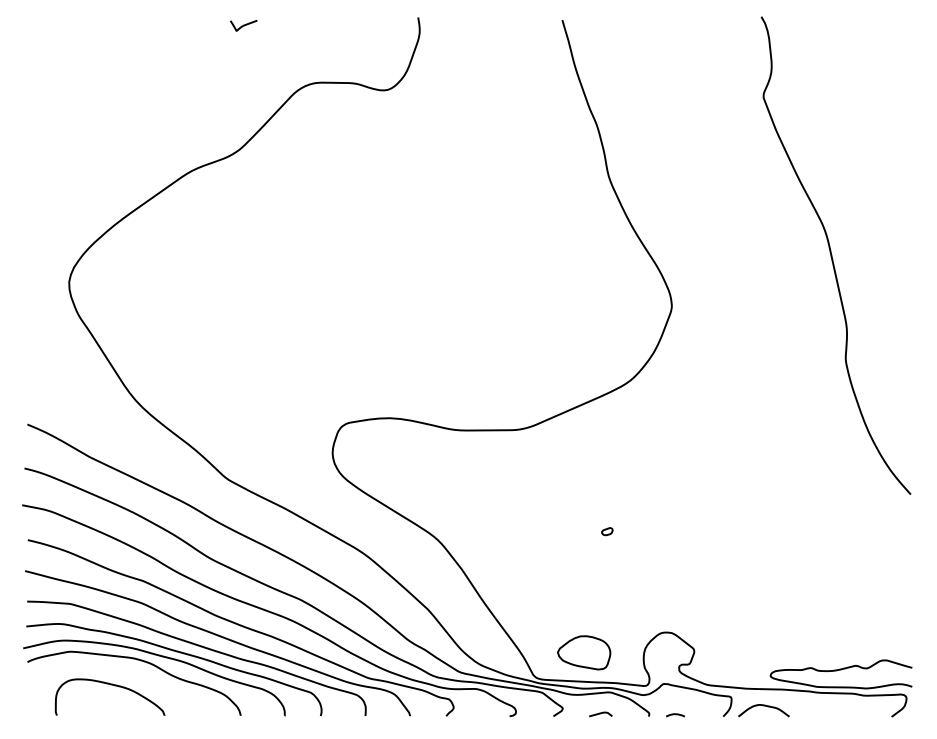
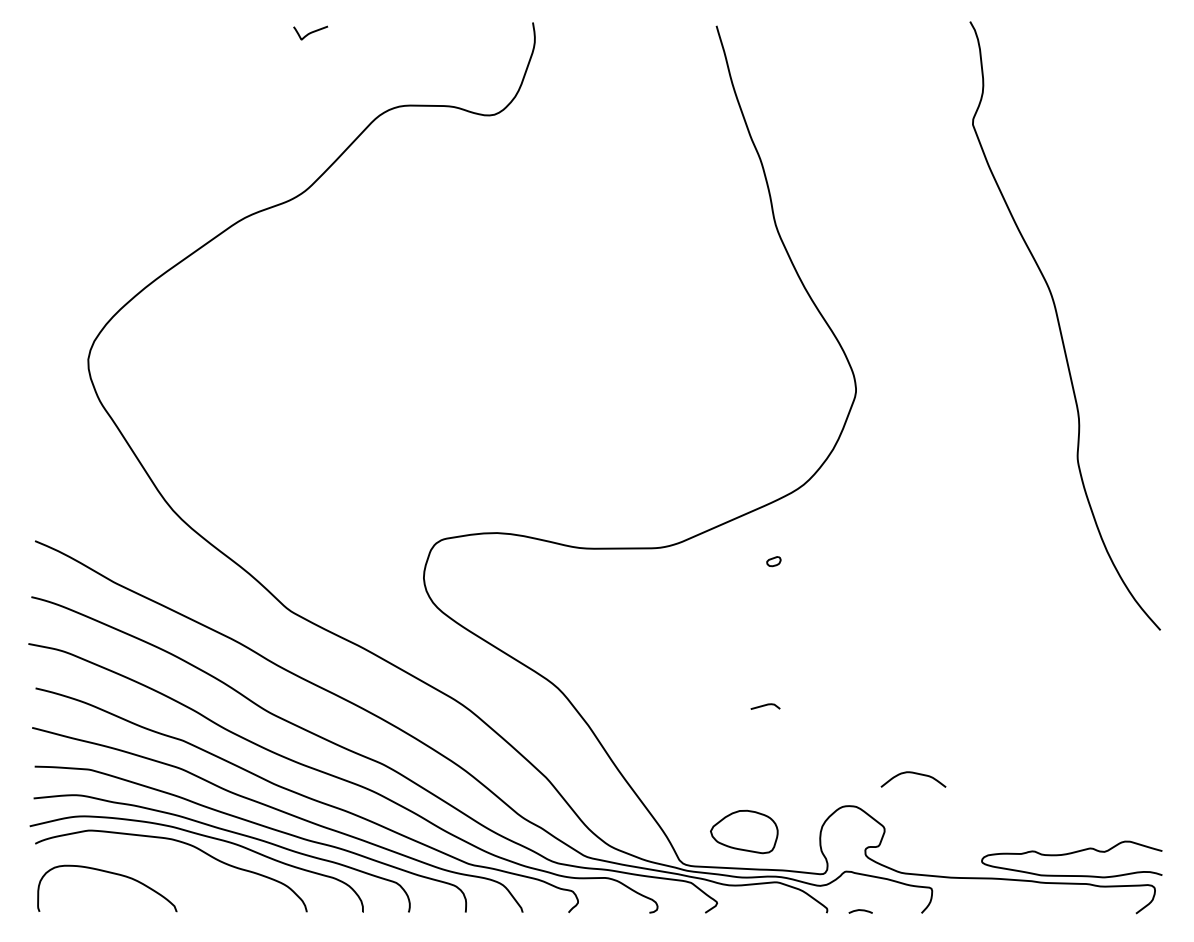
part: (607, 531) -> (774, 561), moved
curve: (110, 685) -> (107, 873), moved
curve: (763, 706) -> (912, 774), moved
curve: (600, 714) -> (765, 706), moved

